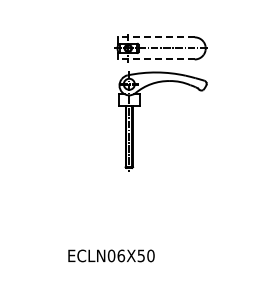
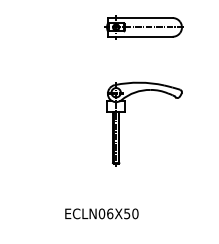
line: (156, 37) -> (140, 18), dashed -> solid
line: (156, 59) -> (140, 36), dashed -> solid
part: (140, 106) -> (125, 111), moved
text: (111, 255) -> (101, 213), moved

